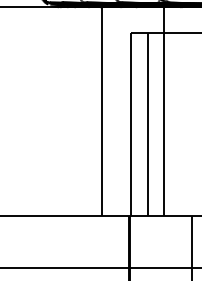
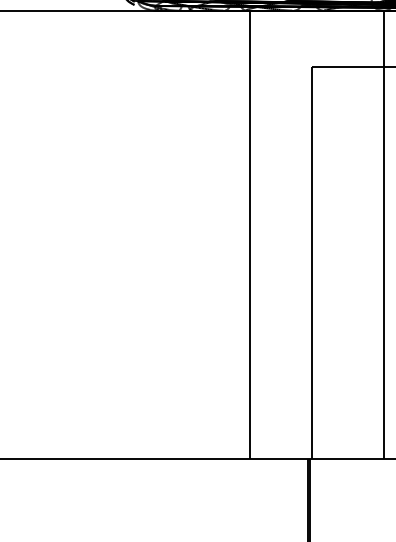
line: (147, 124) -> (347, 263), removed

